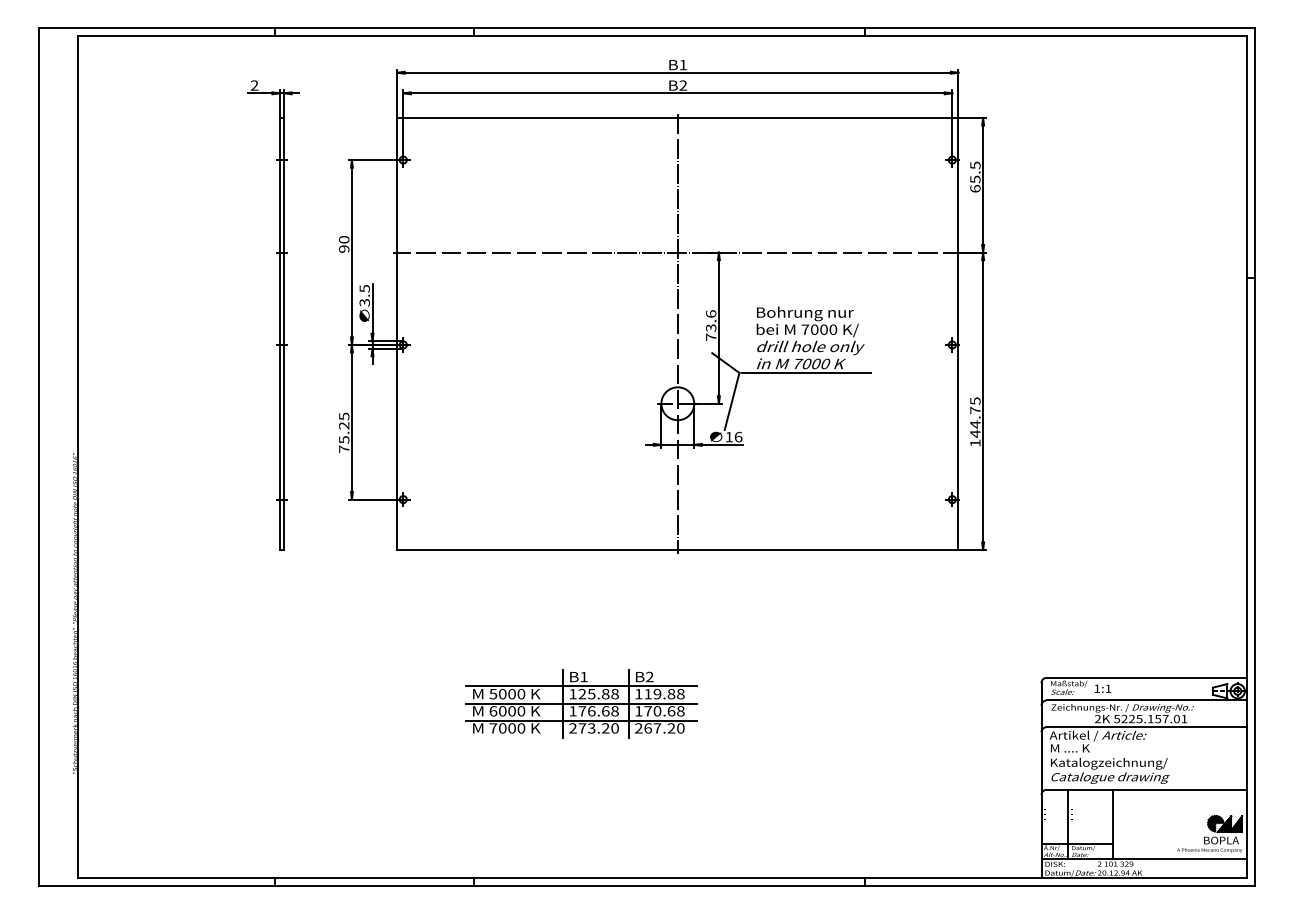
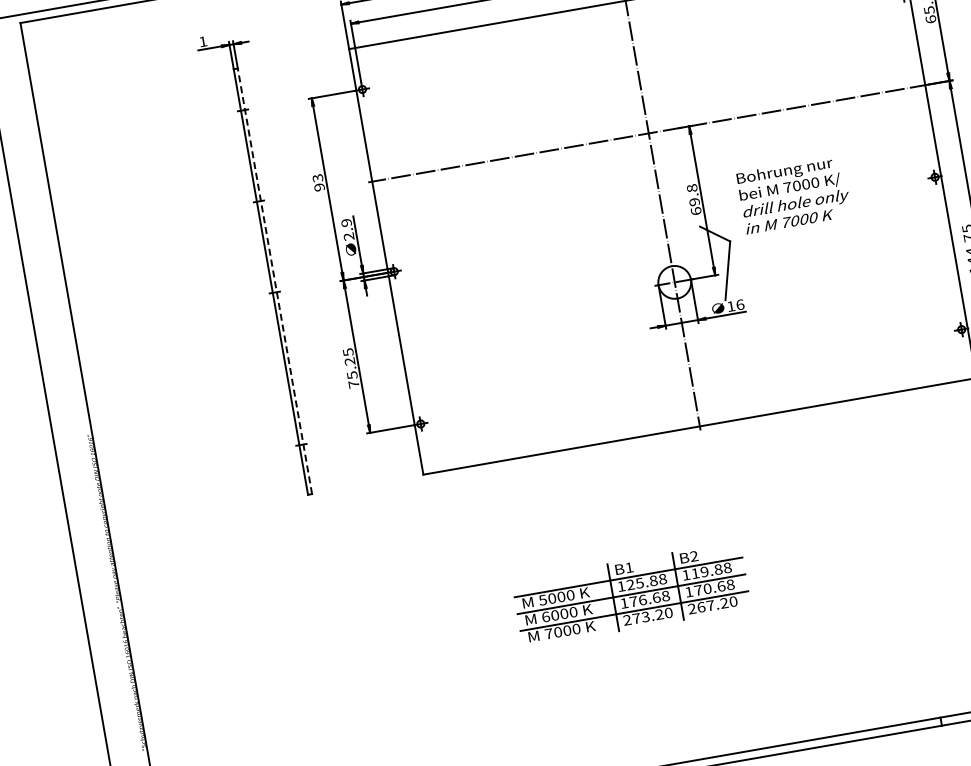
text: (254, 85) -> (203, 41), 2 -> 1
text: (344, 239) -> (318, 177), 90 -> 93
text: (364, 295) -> (347, 229), 3.5 -> 2.9
text: (711, 325) -> (694, 199), 73.6 -> 69.8
line: (284, 333) -> (275, 280), solid -> dashed
line: (805, 372) -> (795, 229), removed

